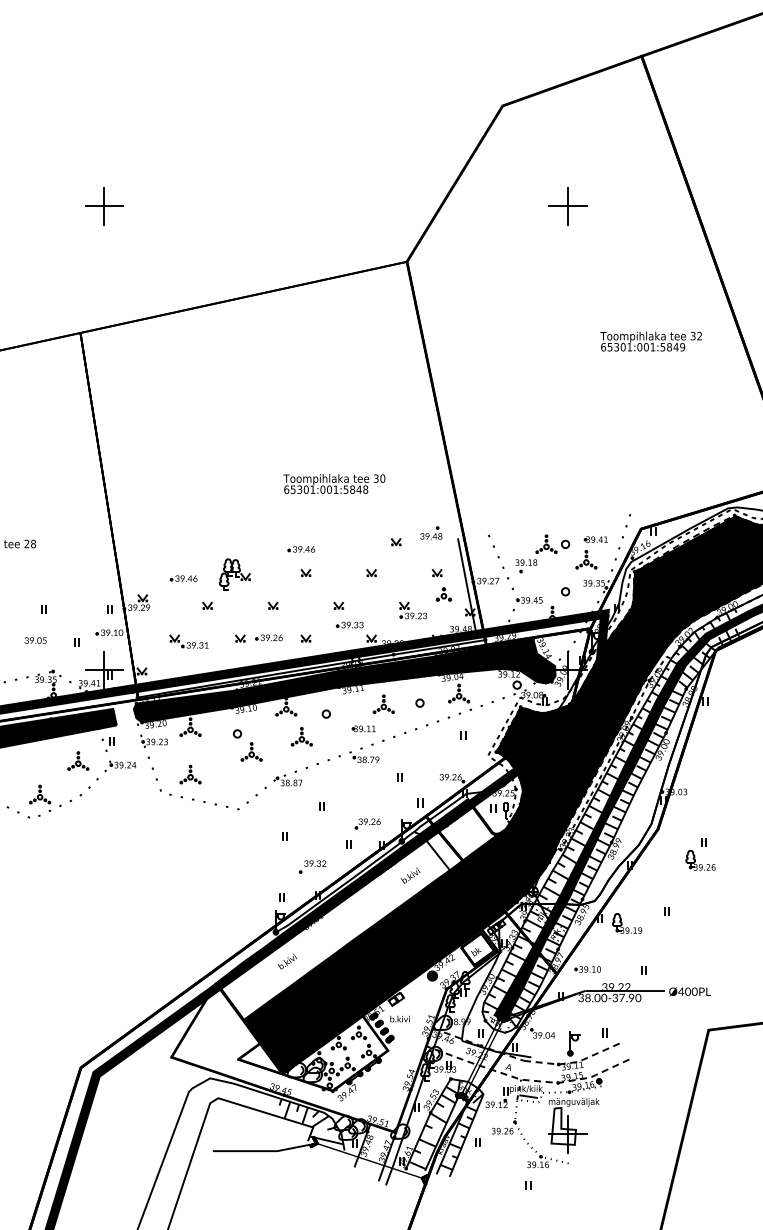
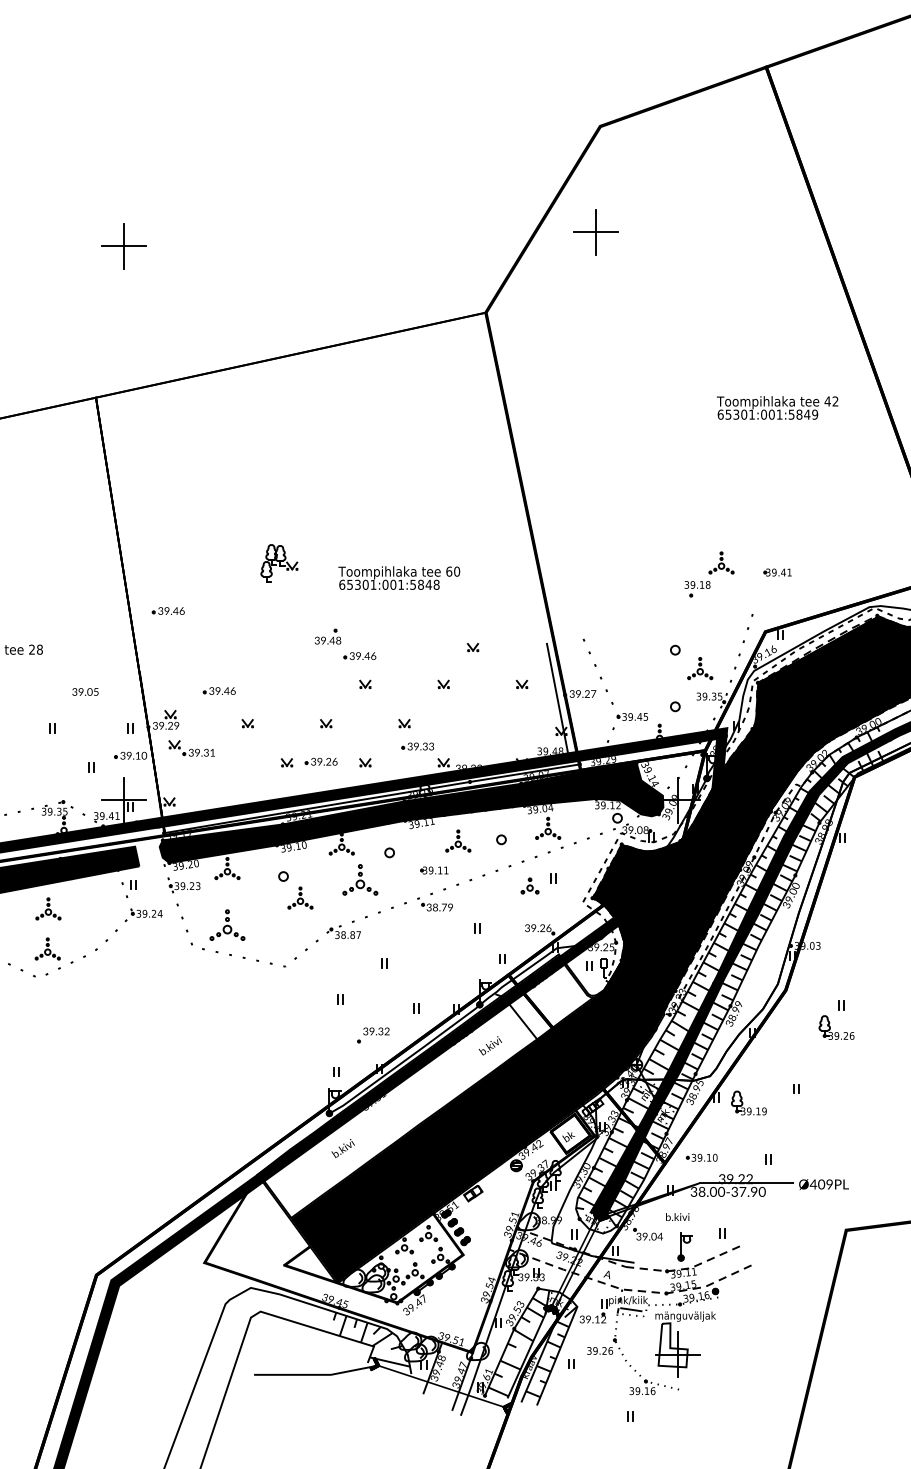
part: (567, 206) -> (595, 232), moved
text: (692, 336) -> (827, 401), 32 -> 42
text: (376, 478) -> (449, 571), 30 -> 60
part: (140, 511) -> (167, 610), added
part: (430, 532) -> (327, 636), moved
part: (595, 539) -> (777, 572), moved
part: (536, 553) -> (709, 574), moved
part: (234, 574) -> (279, 563), moved
part: (443, 594) -> (529, 885), moved
part: (412, 610) -> (492, 729), removed
text: (35, 640) -> (85, 691), moved
part: (188, 641) -> (191, 748), moved
part: (301, 736) -> (360, 879), size x1.4
part: (78, 760) -> (48, 908), moved
part: (190, 774) -> (227, 924), size x1.4
part: (367, 823) -> (438, 983), removed
text: (694, 992) -> (829, 1185), Ø400PL -> Ø409PL
text: (399, 1018) -> (677, 1216), moved

